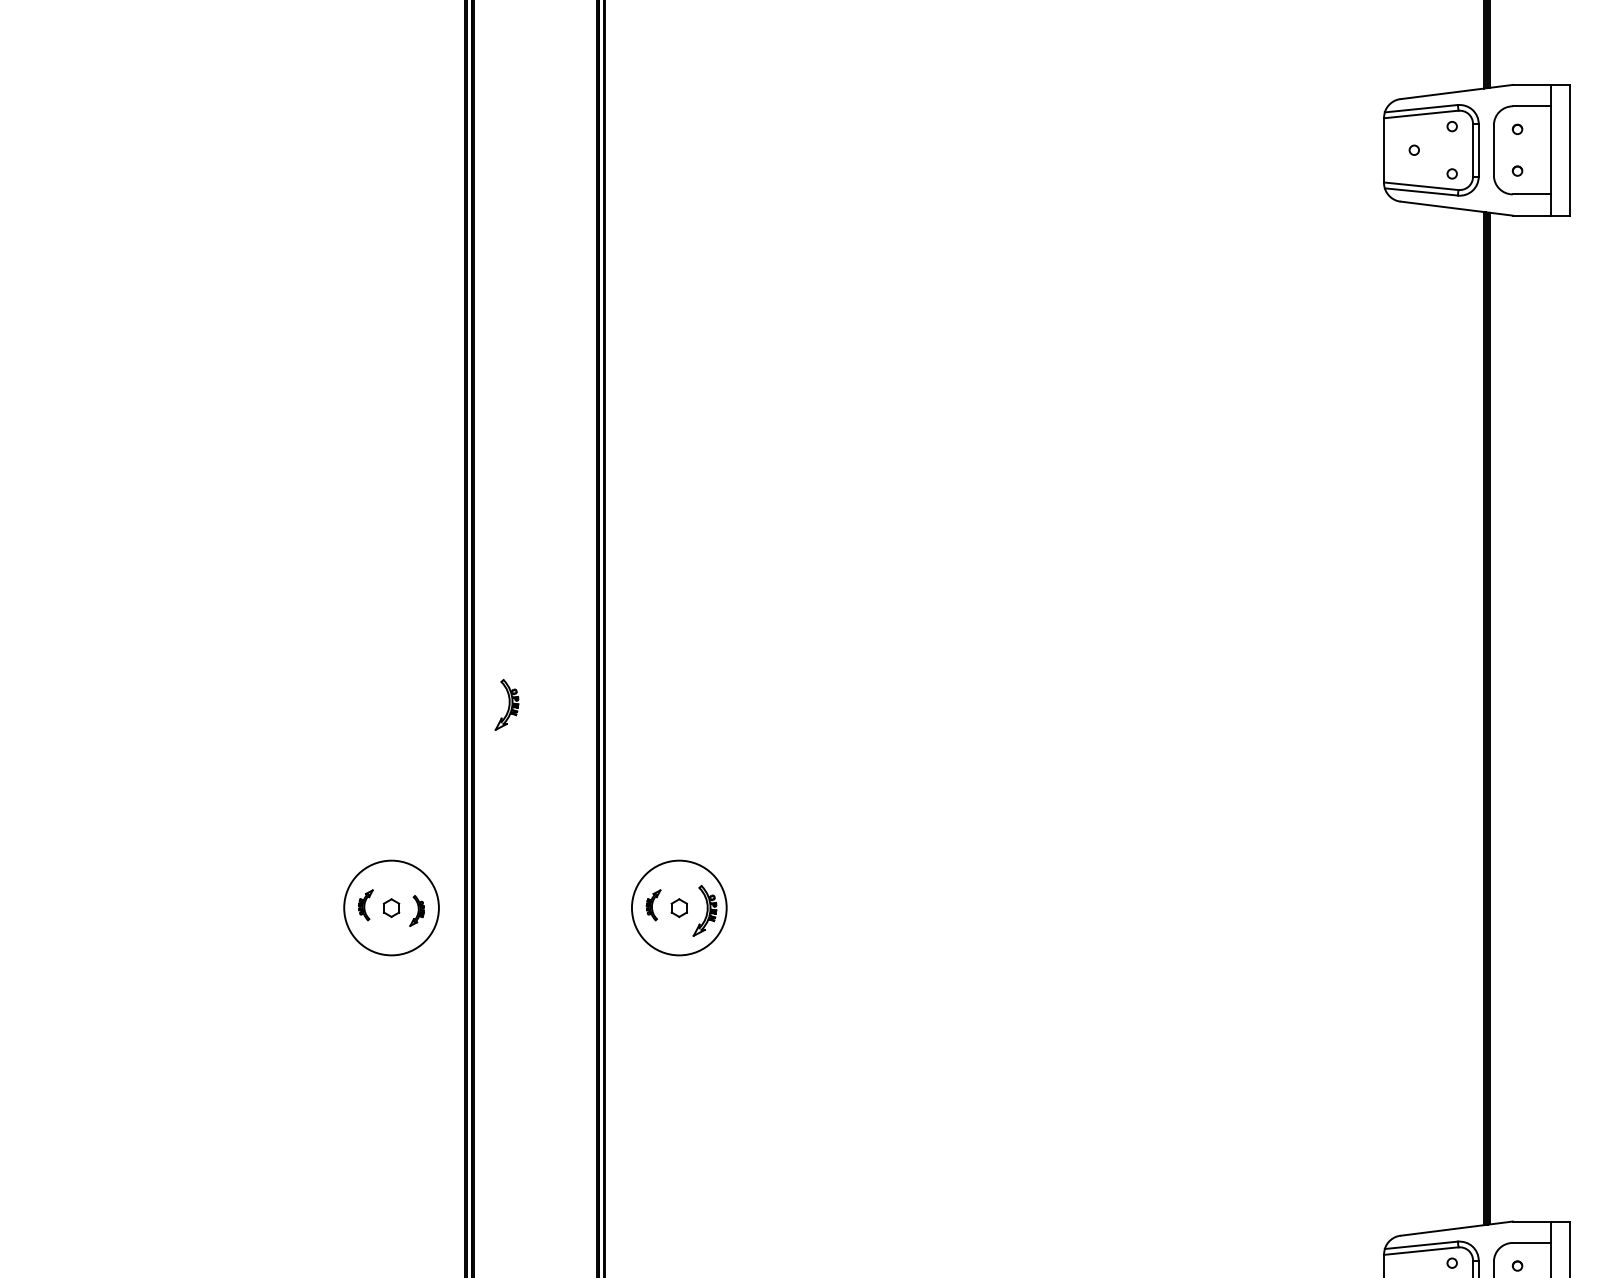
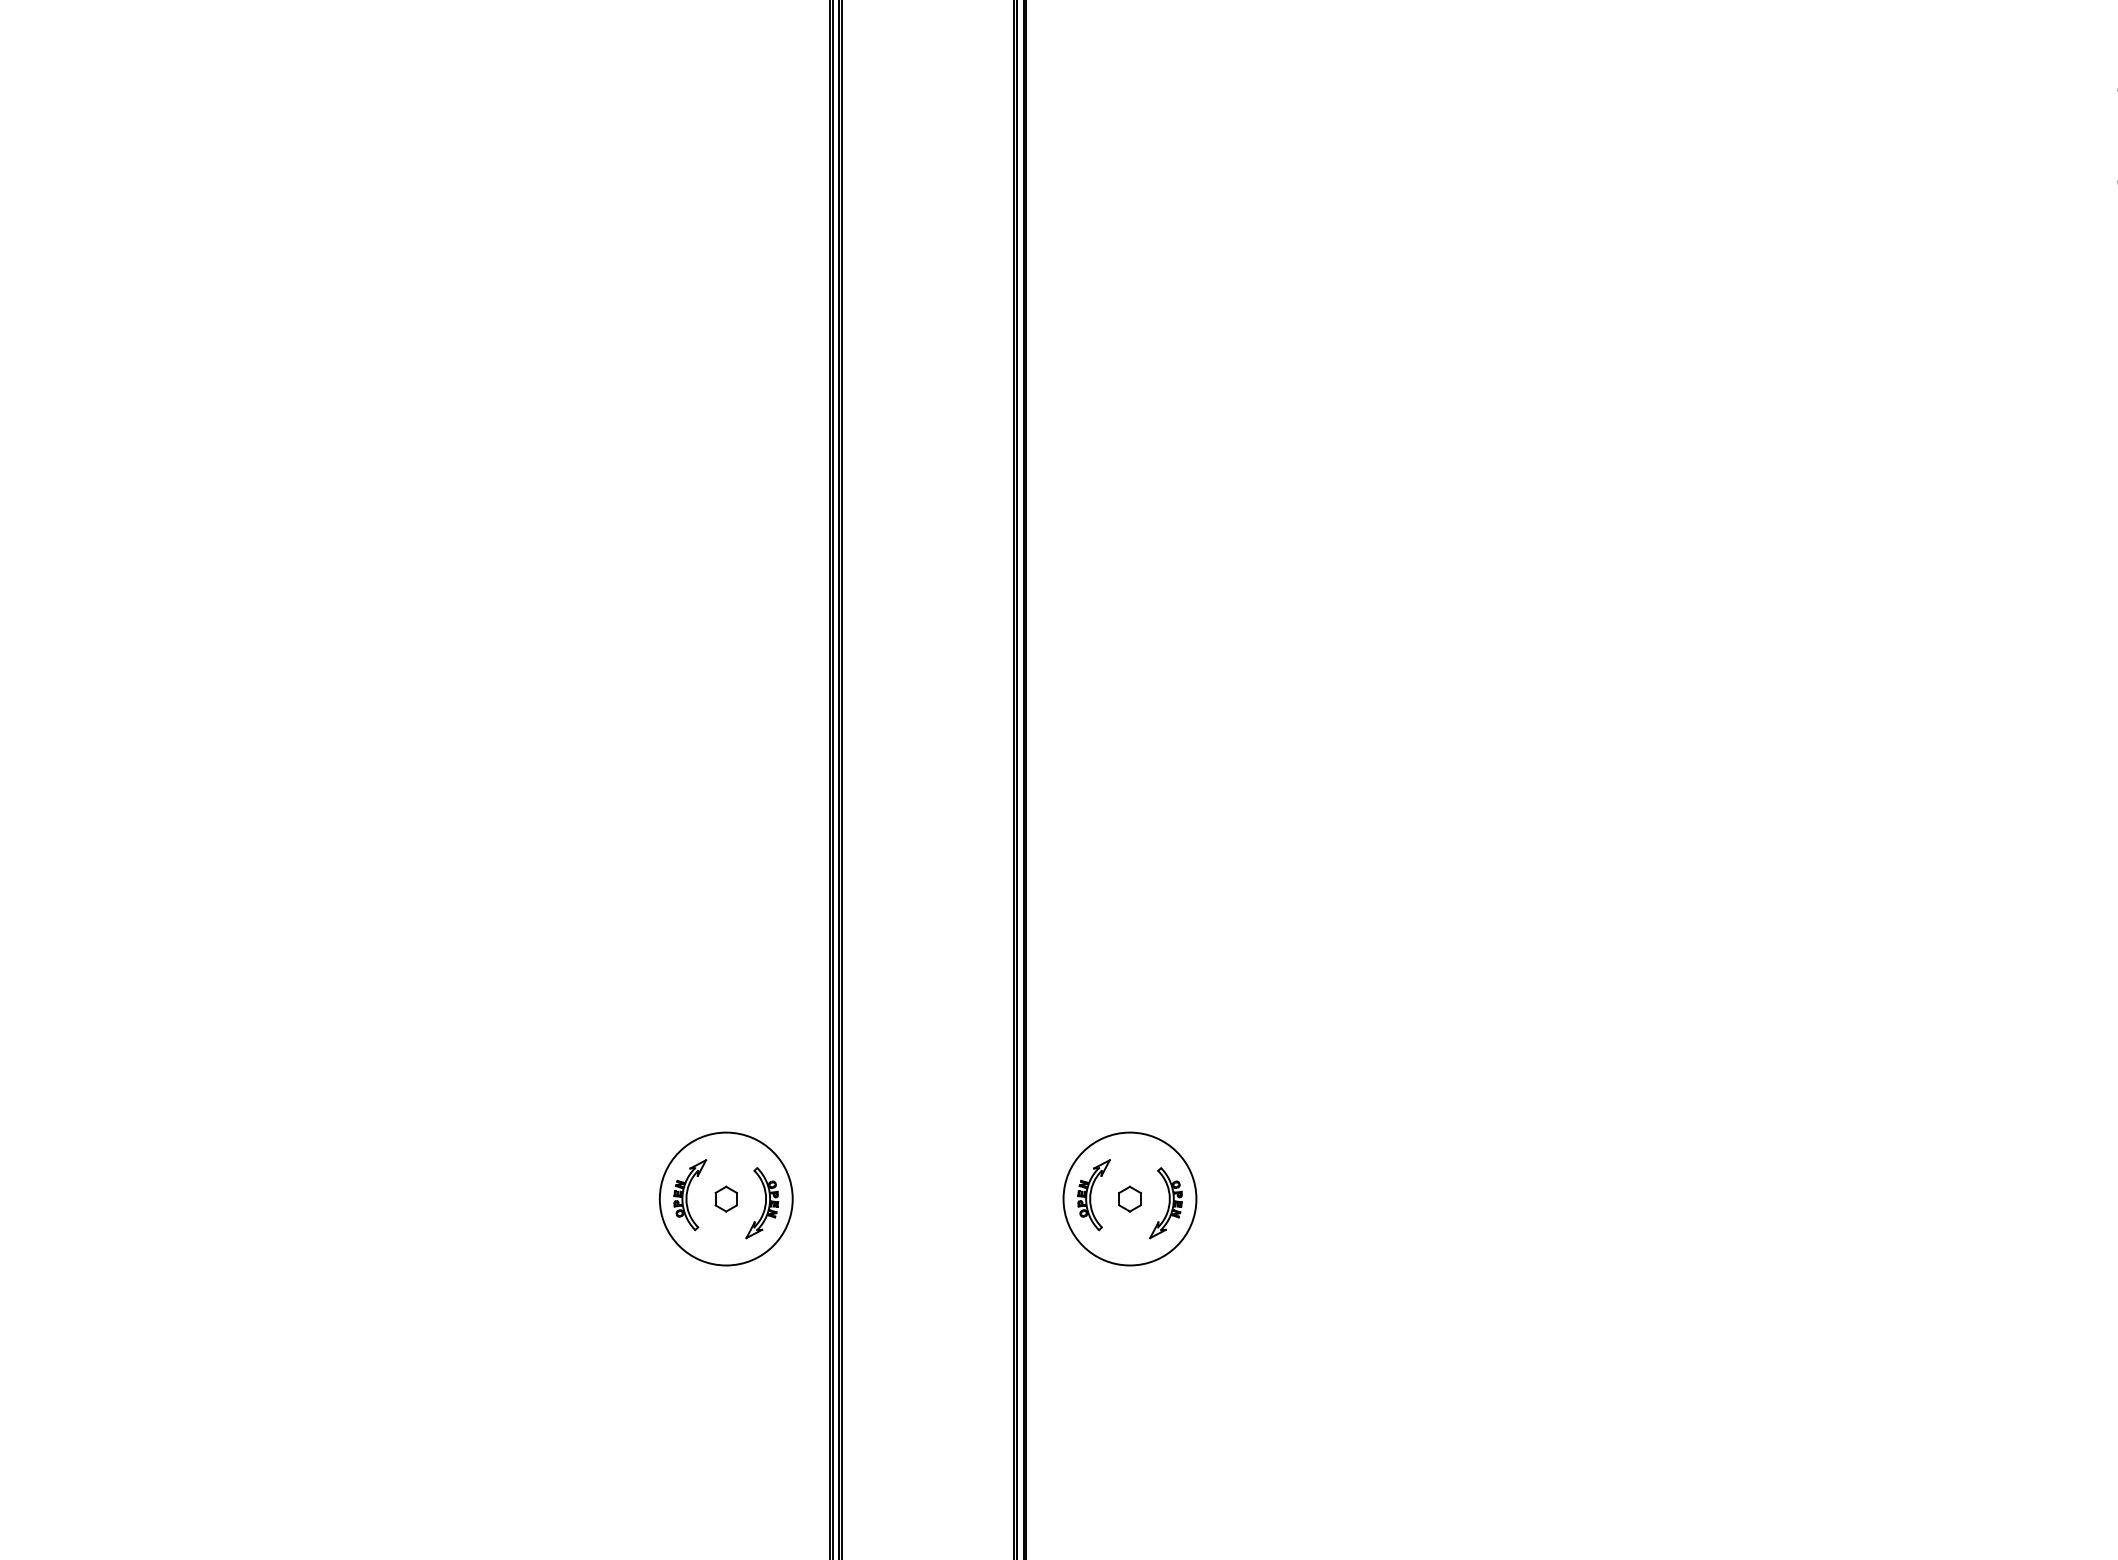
part: (506, 704) -> (887, 913), removed
part: (365, 905) -> (689, 1195), size x1.67
part: (653, 905) -> (1093, 1195), size x1.67
part: (416, 910) -> (761, 1202), size x1.67

